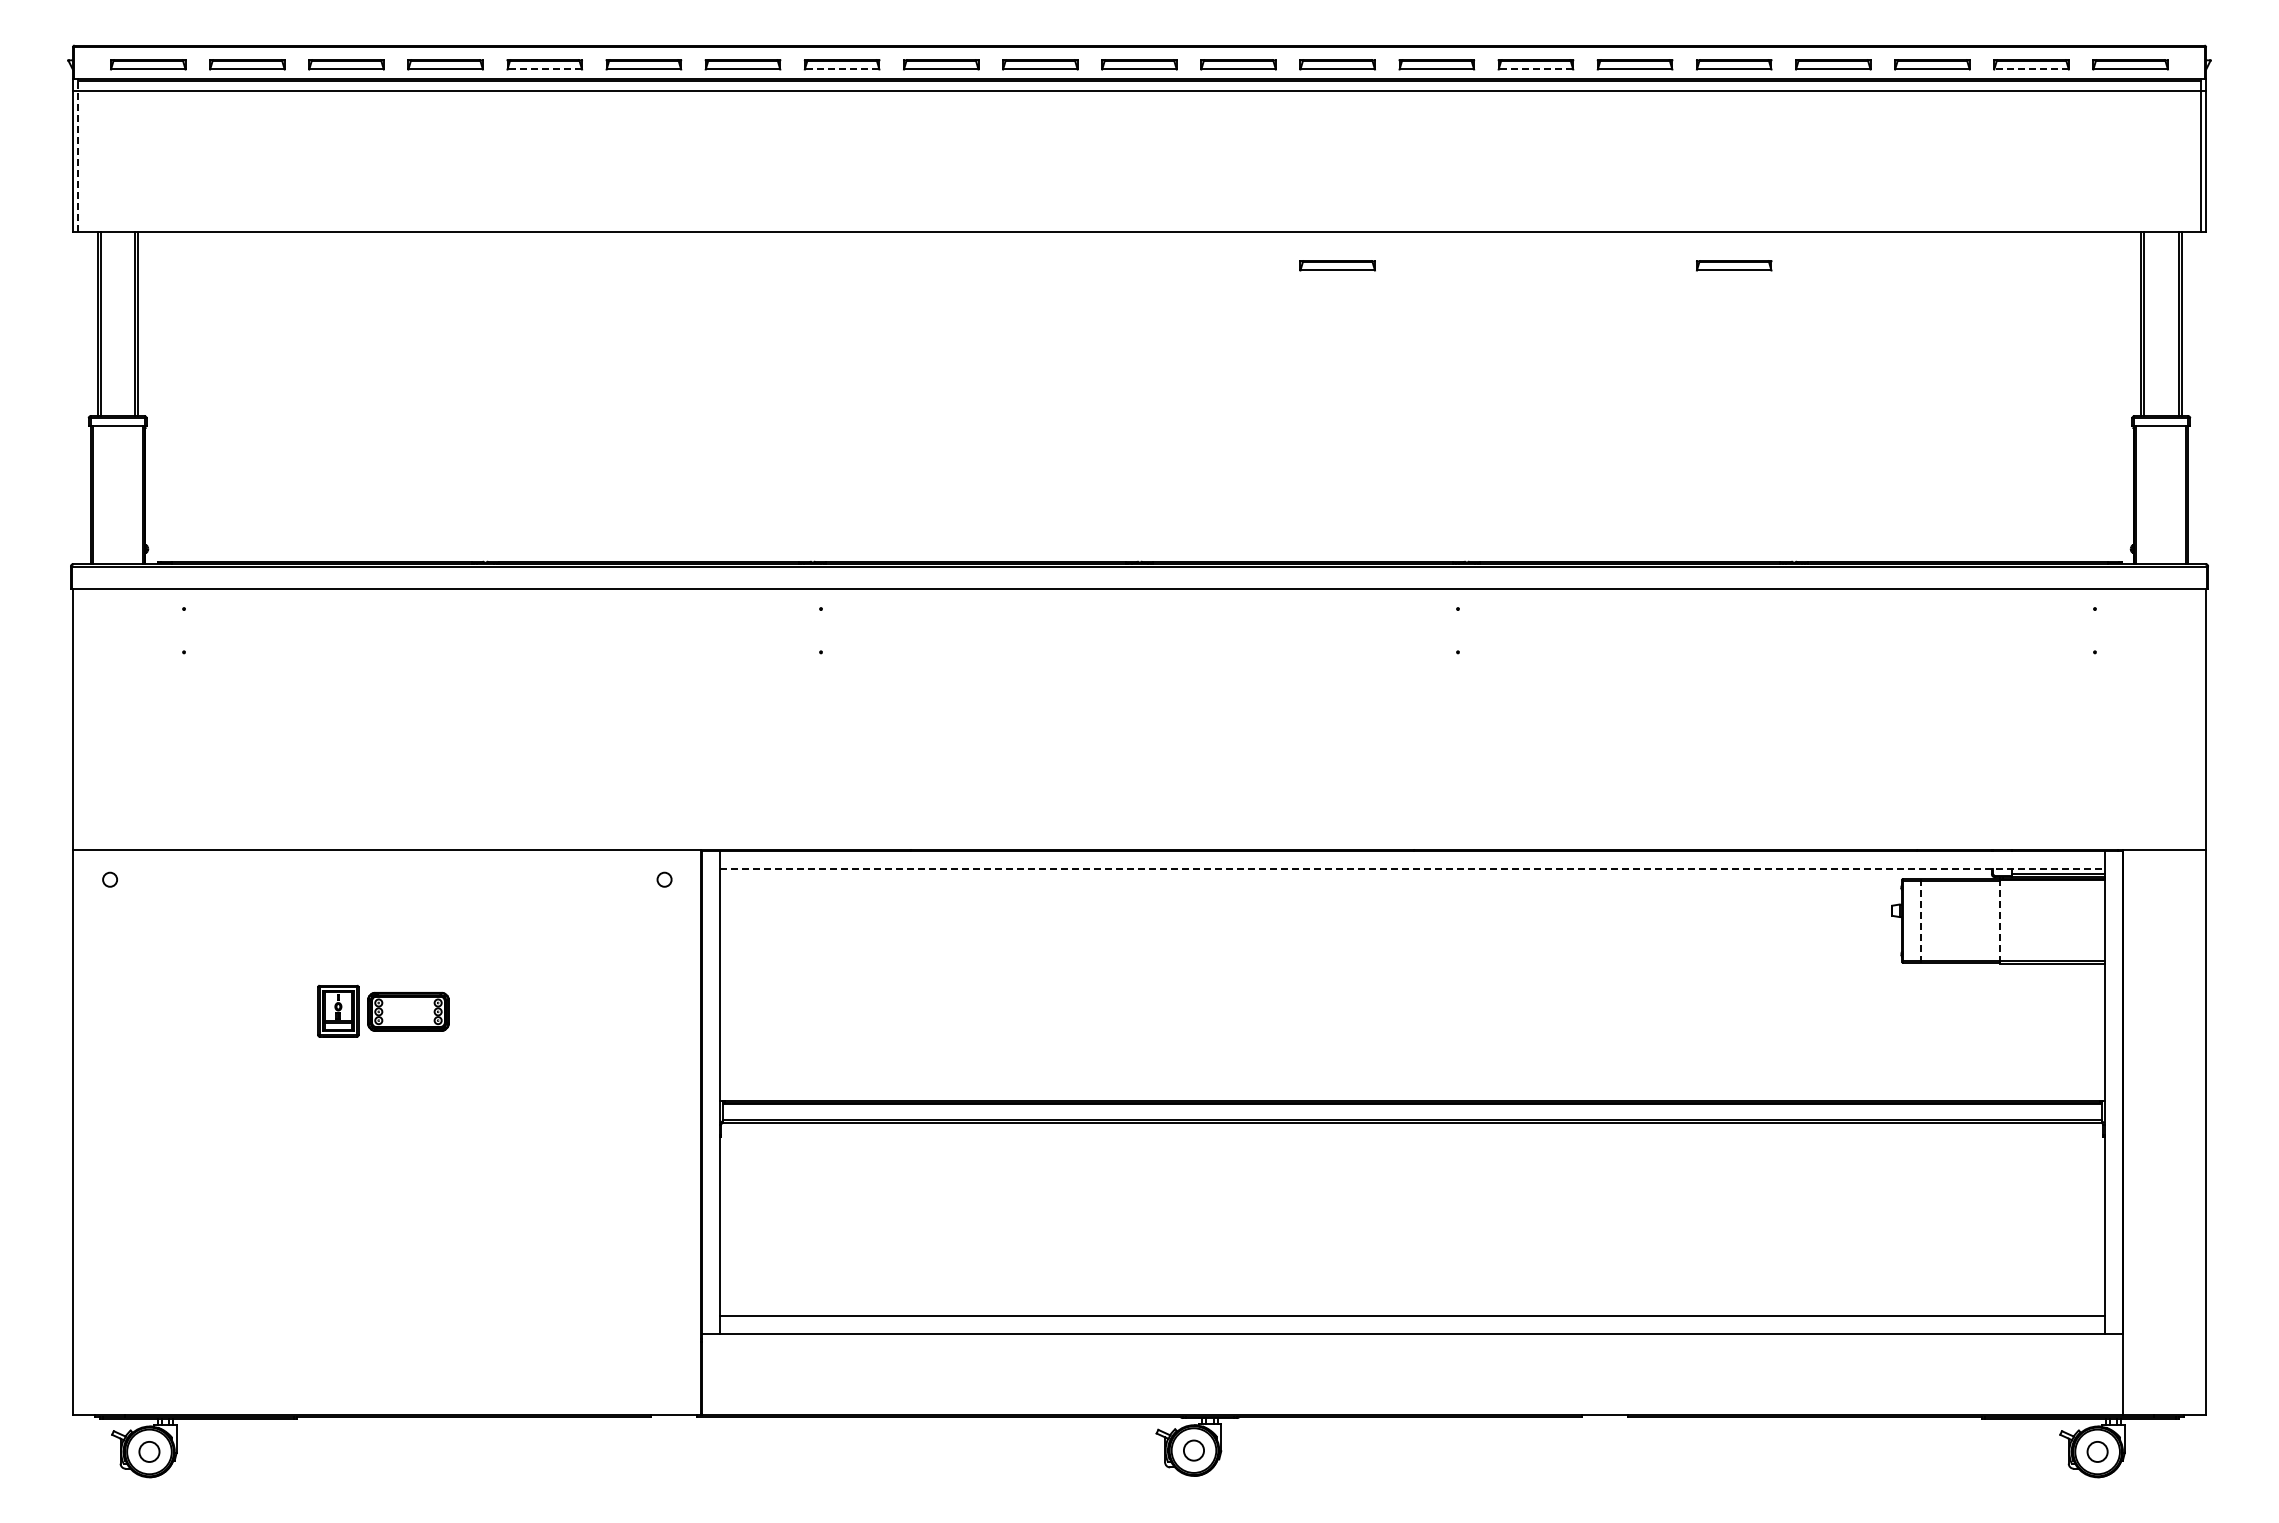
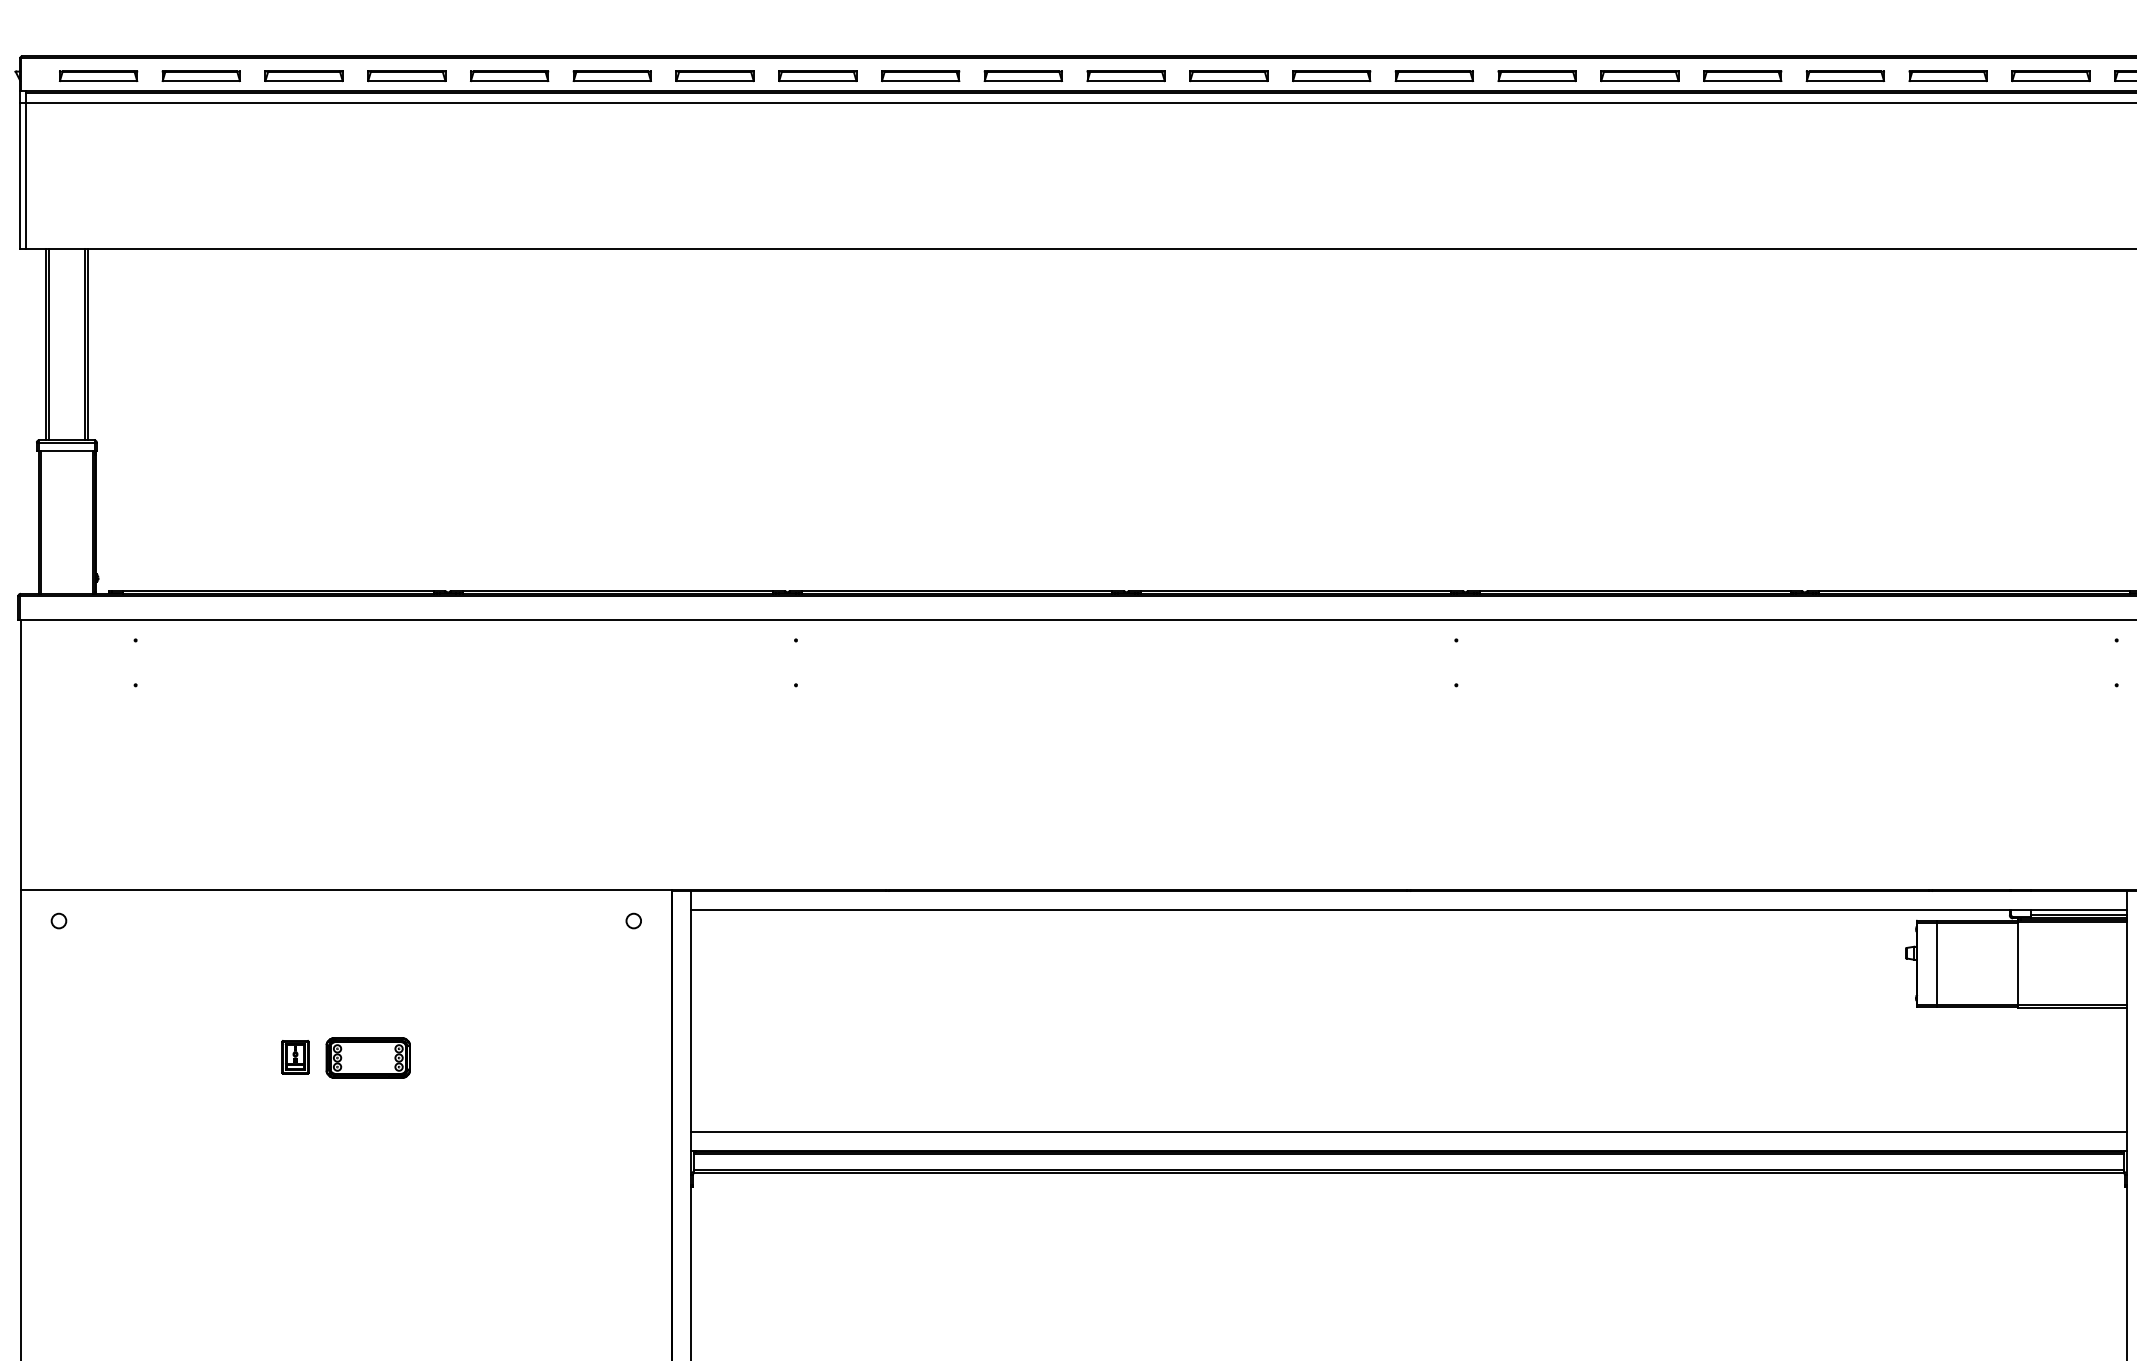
line: (544, 69) -> (509, 81), dashed -> solid
line: (841, 69) -> (817, 81), dashed -> solid
line: (1535, 69) -> (1536, 81), dashed -> solid
line: (2031, 69) -> (2050, 81), dashed -> solid
line: (77, 155) -> (25, 170), dashed -> solid
part: (1337, 265) -> (1331, 284), removed
part: (1734, 265) -> (1742, 284), removed
line: (1412, 868) -> (1409, 909), dashed -> solid
line: (1921, 920) -> (1936, 963), dashed -> solid
line: (1999, 921) -> (2017, 964), dashed -> solid
part: (337, 1010) -> (294, 1056), size x0.62
line: (1411, 1083) -> (1408, 1132), added

